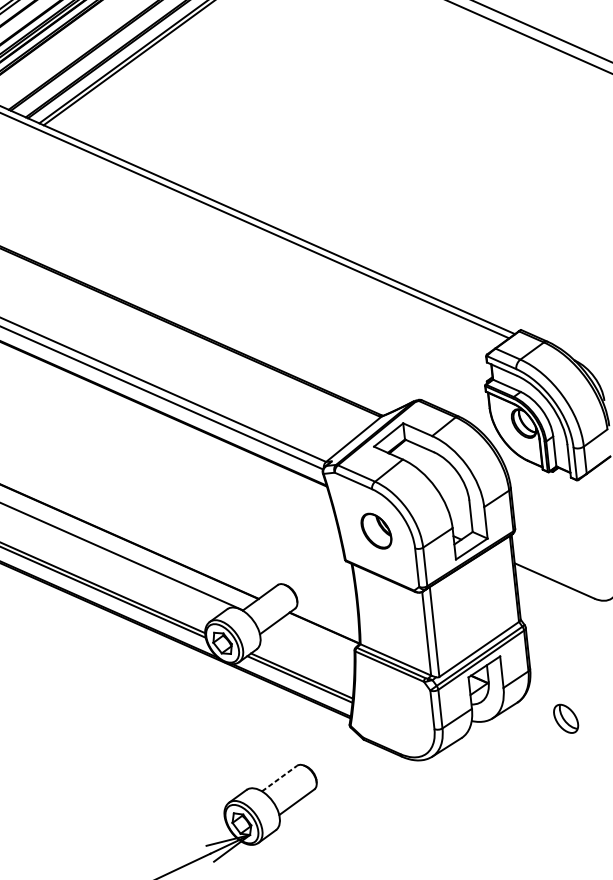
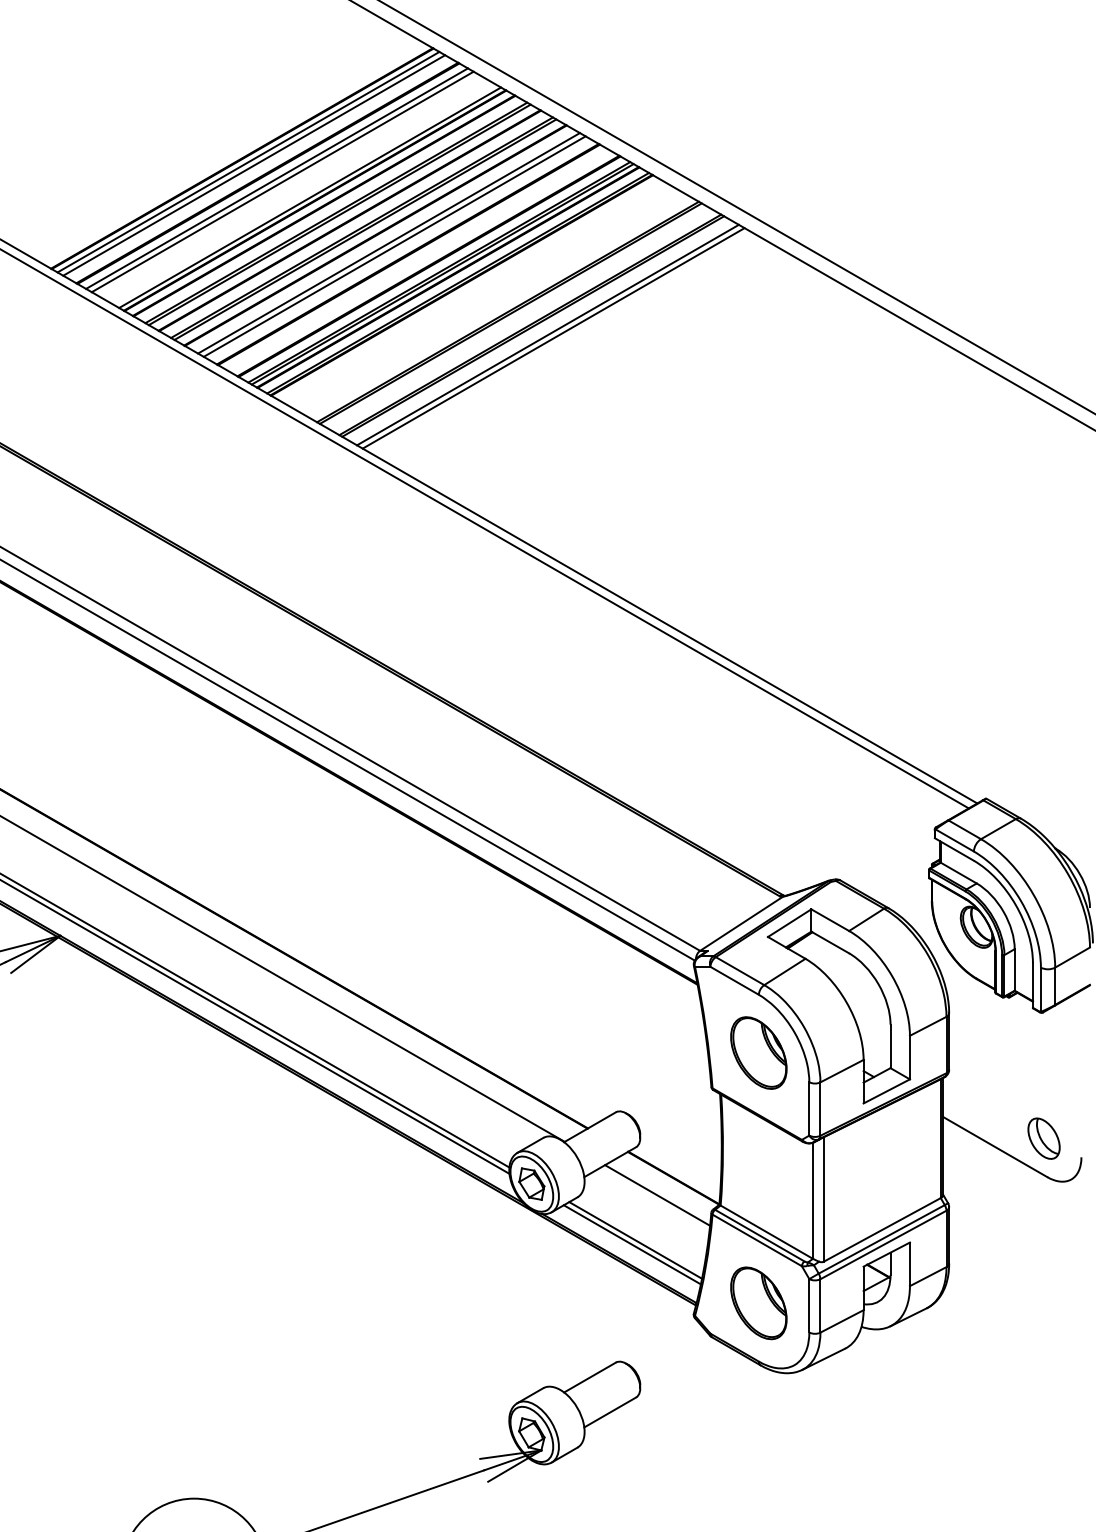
part: (376, 530) -> (758, 1052), size x1.43
line: (314, 641) -> (657, 1195), added
part: (395, 712) -> (758, 1303), added
part: (565, 718) -> (1043, 1138), moved
line: (279, 778) -> (590, 1377), dashed -> solid

